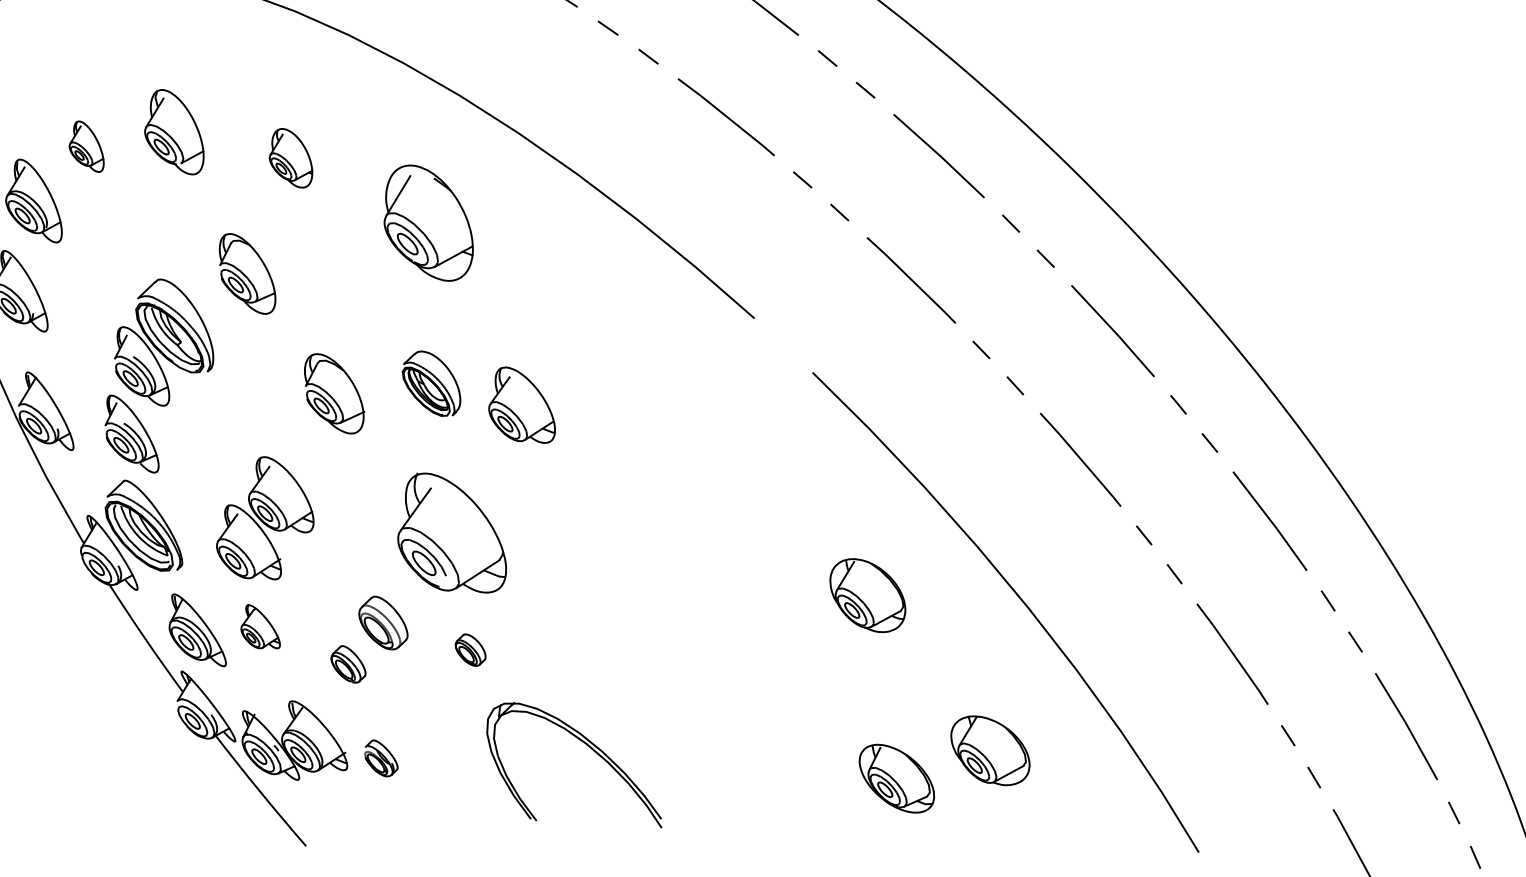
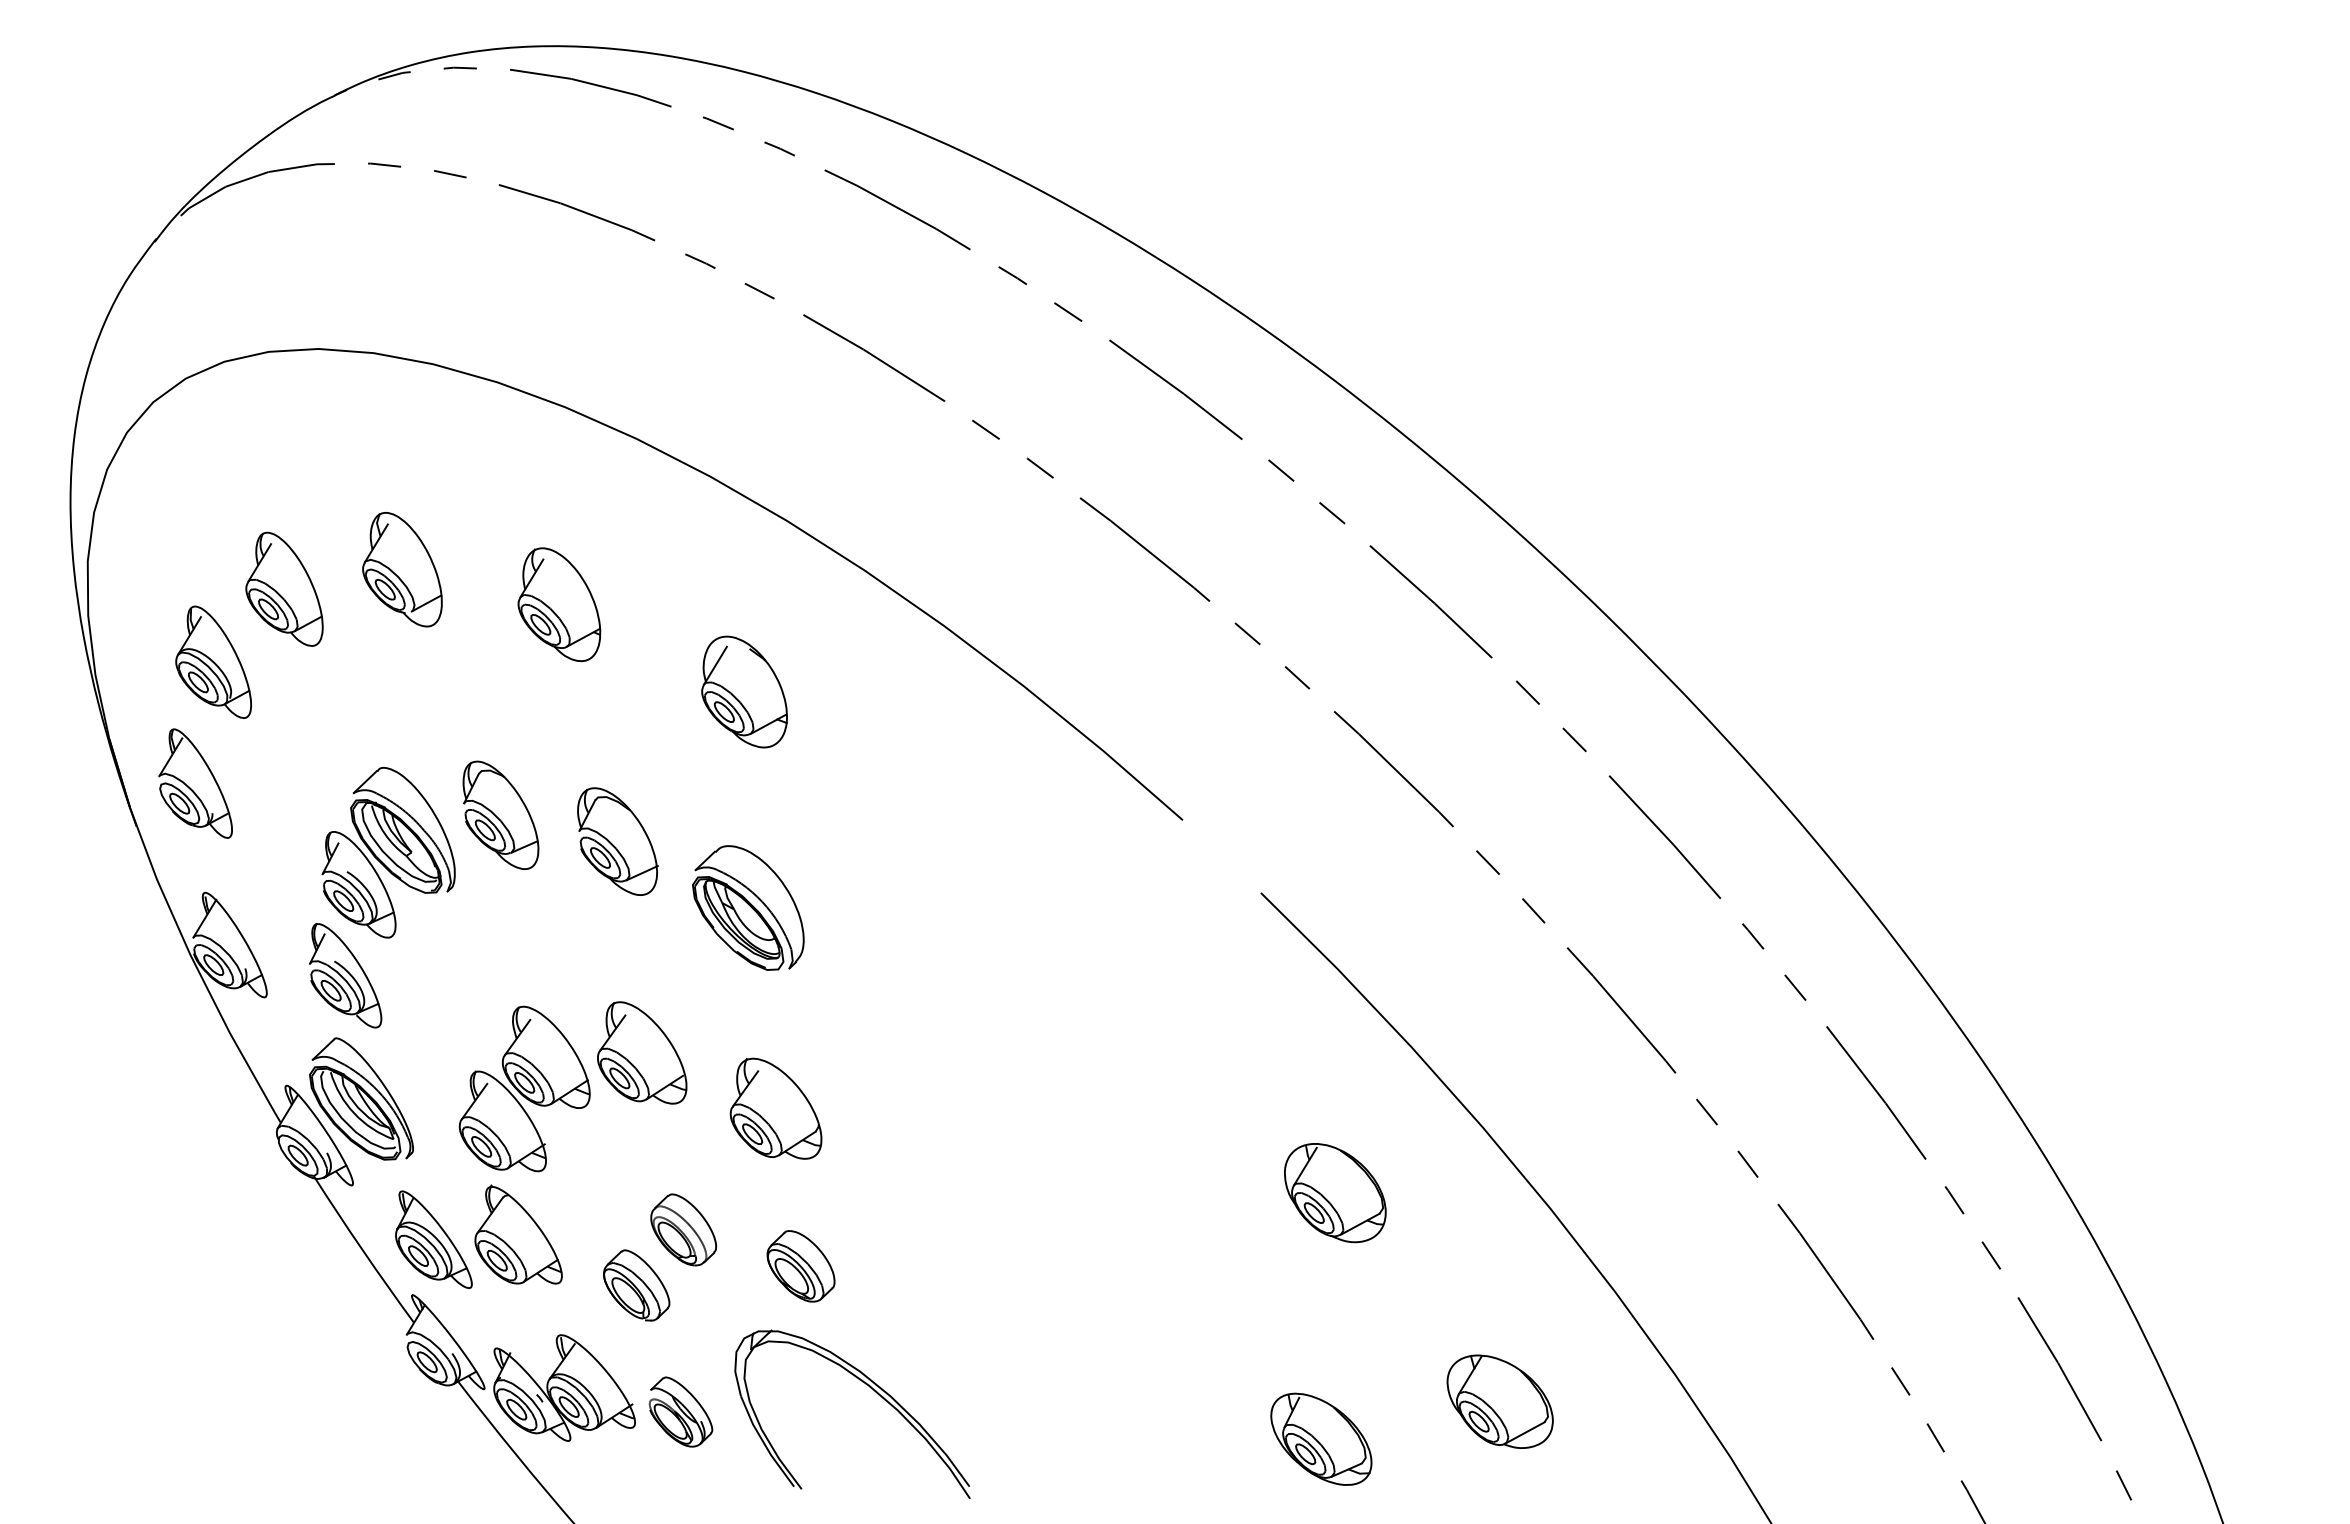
part: (86, 146) -> (284, 588), size x1.67
part: (291, 158) -> (559, 604), size x1.43
part: (428, 222) -> (744, 691), size x0.71
part: (247, 273) -> (500, 814), moved
part: (431, 383) -> (748, 907), size x1.43
part: (334, 393) -> (617, 841), moved
part: (522, 404) -> (642, 1052), moved
part: (451, 532) -> (775, 1108), size x0.62
part: (260, 626) -> (518, 1234), size x1.67
part: (470, 650) -> (800, 1266), size x1.67
part: (348, 664) -> (636, 1285), size x1.43
part: (588, 746) -> (871, 1389), moved
part: (381, 758) -> (680, 1411), size x1.43
part: (896, 778) -> (1321, 1438), moved

